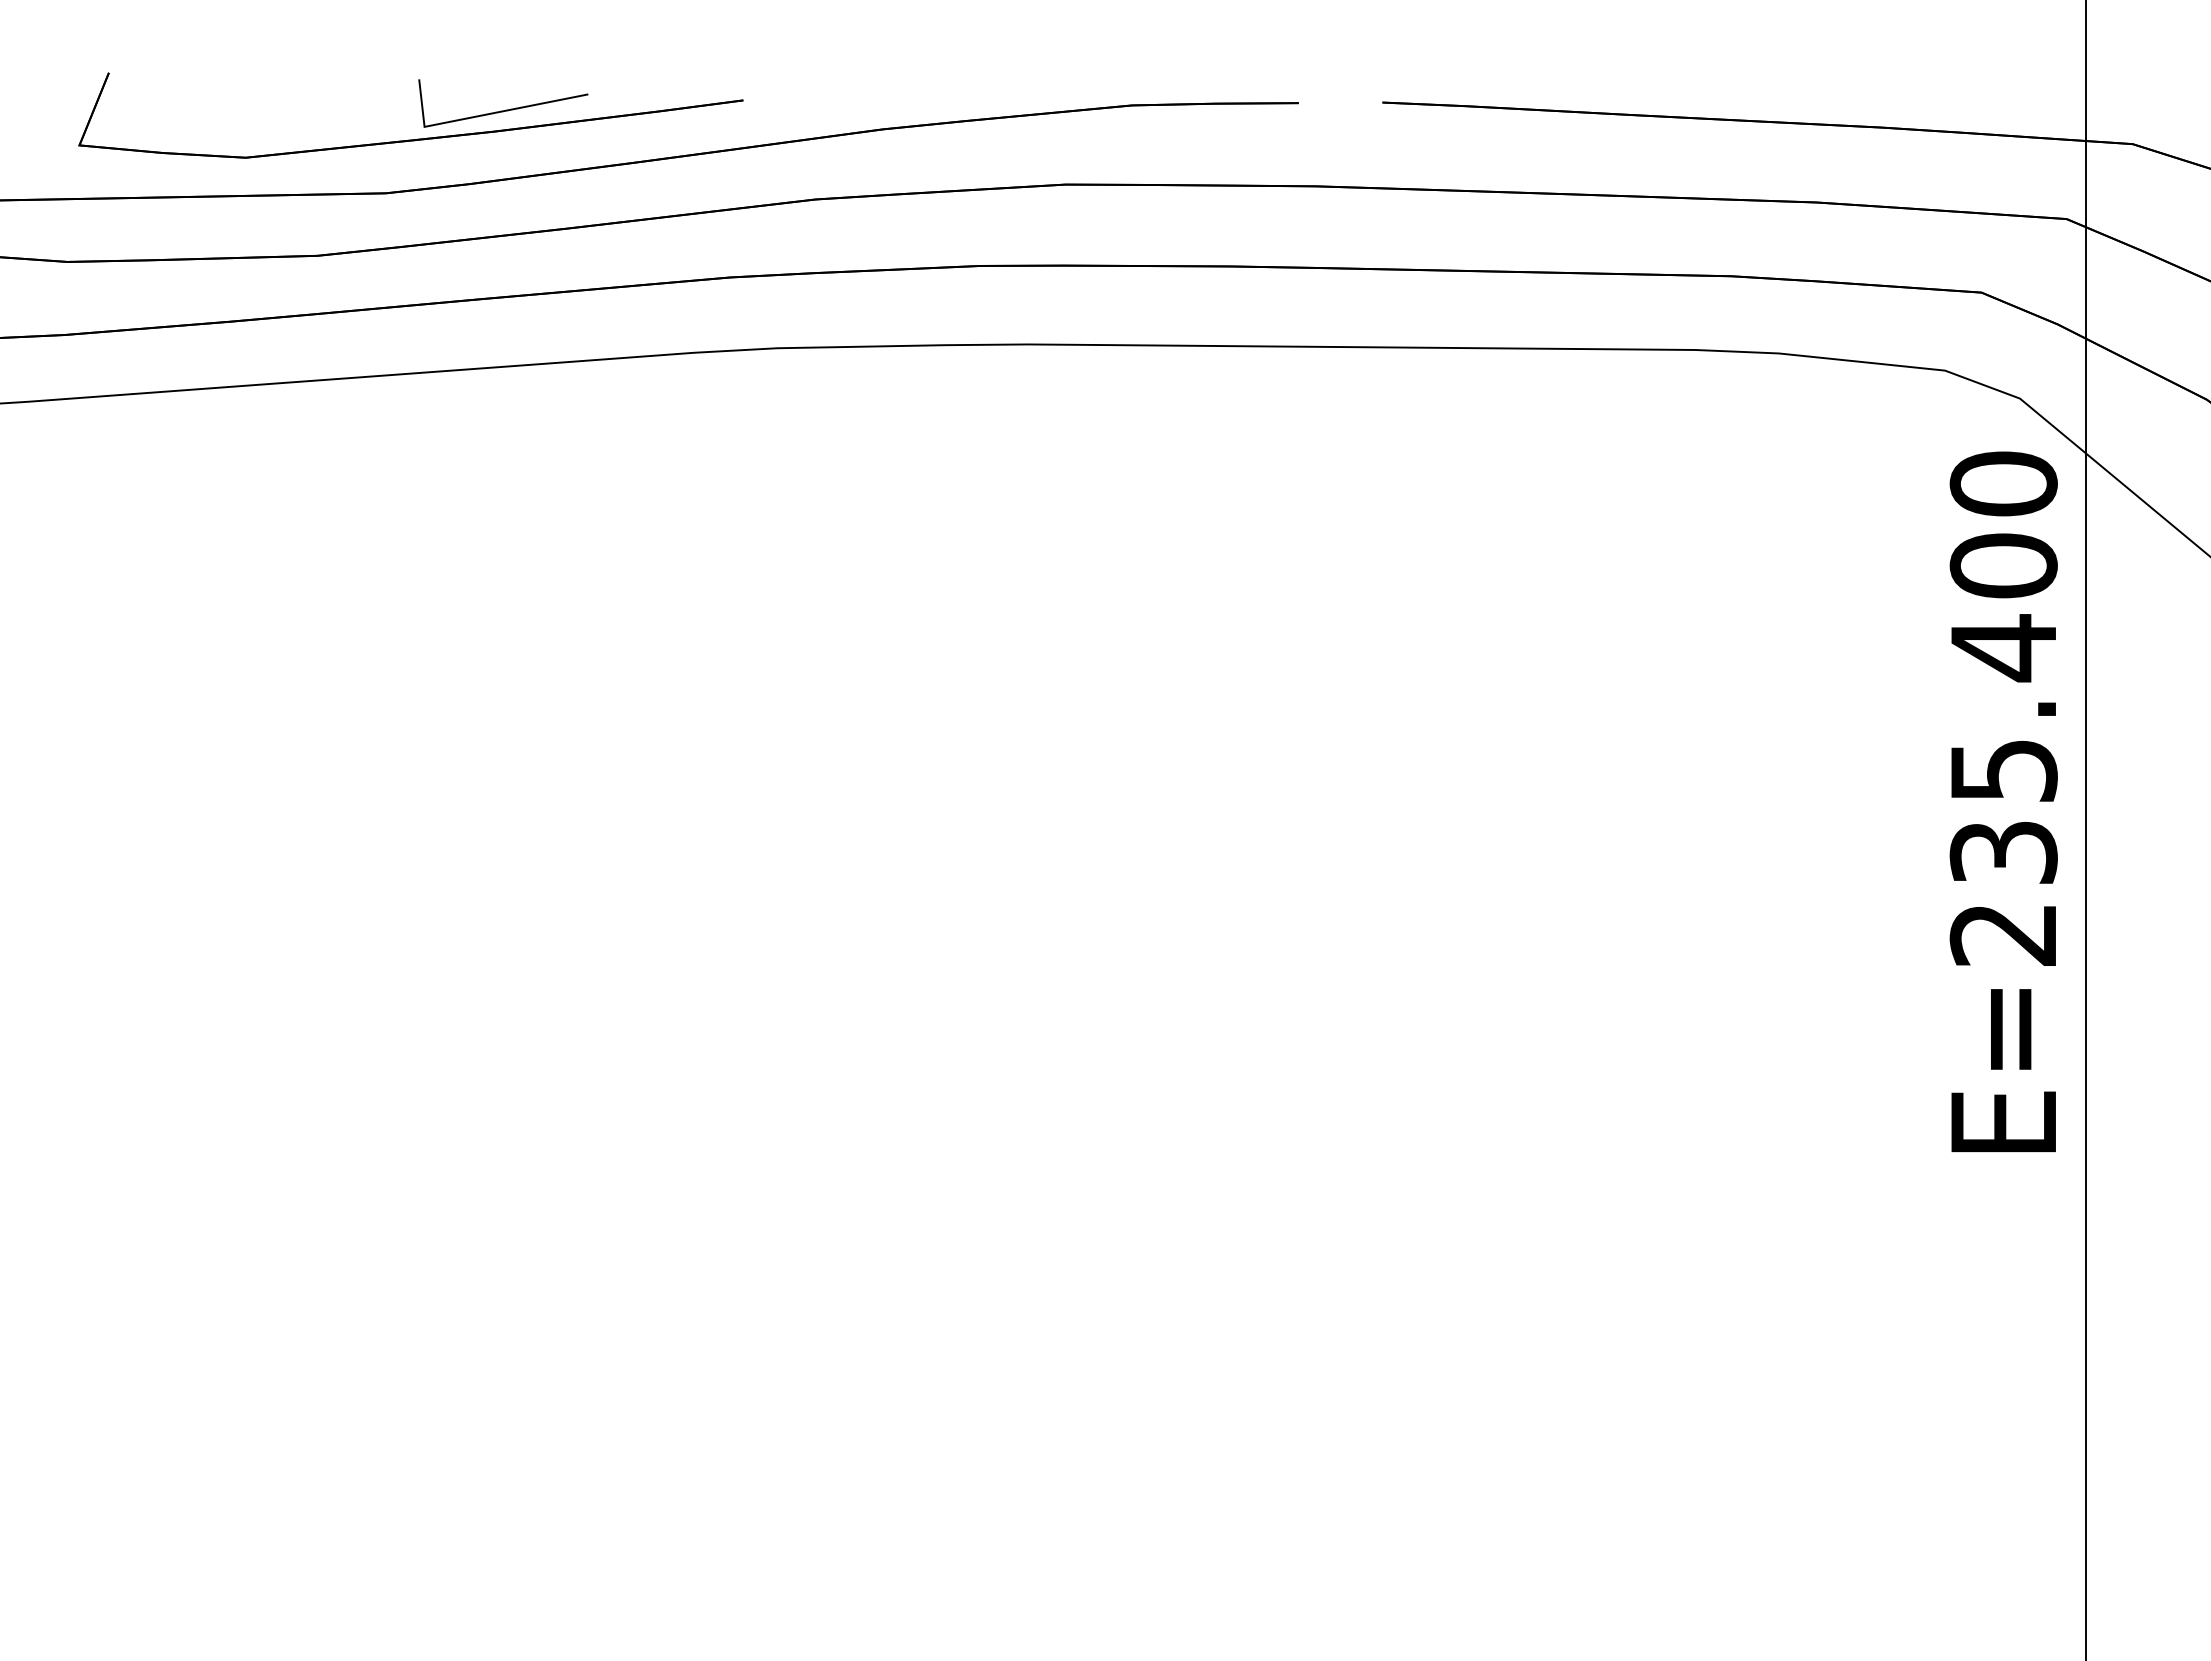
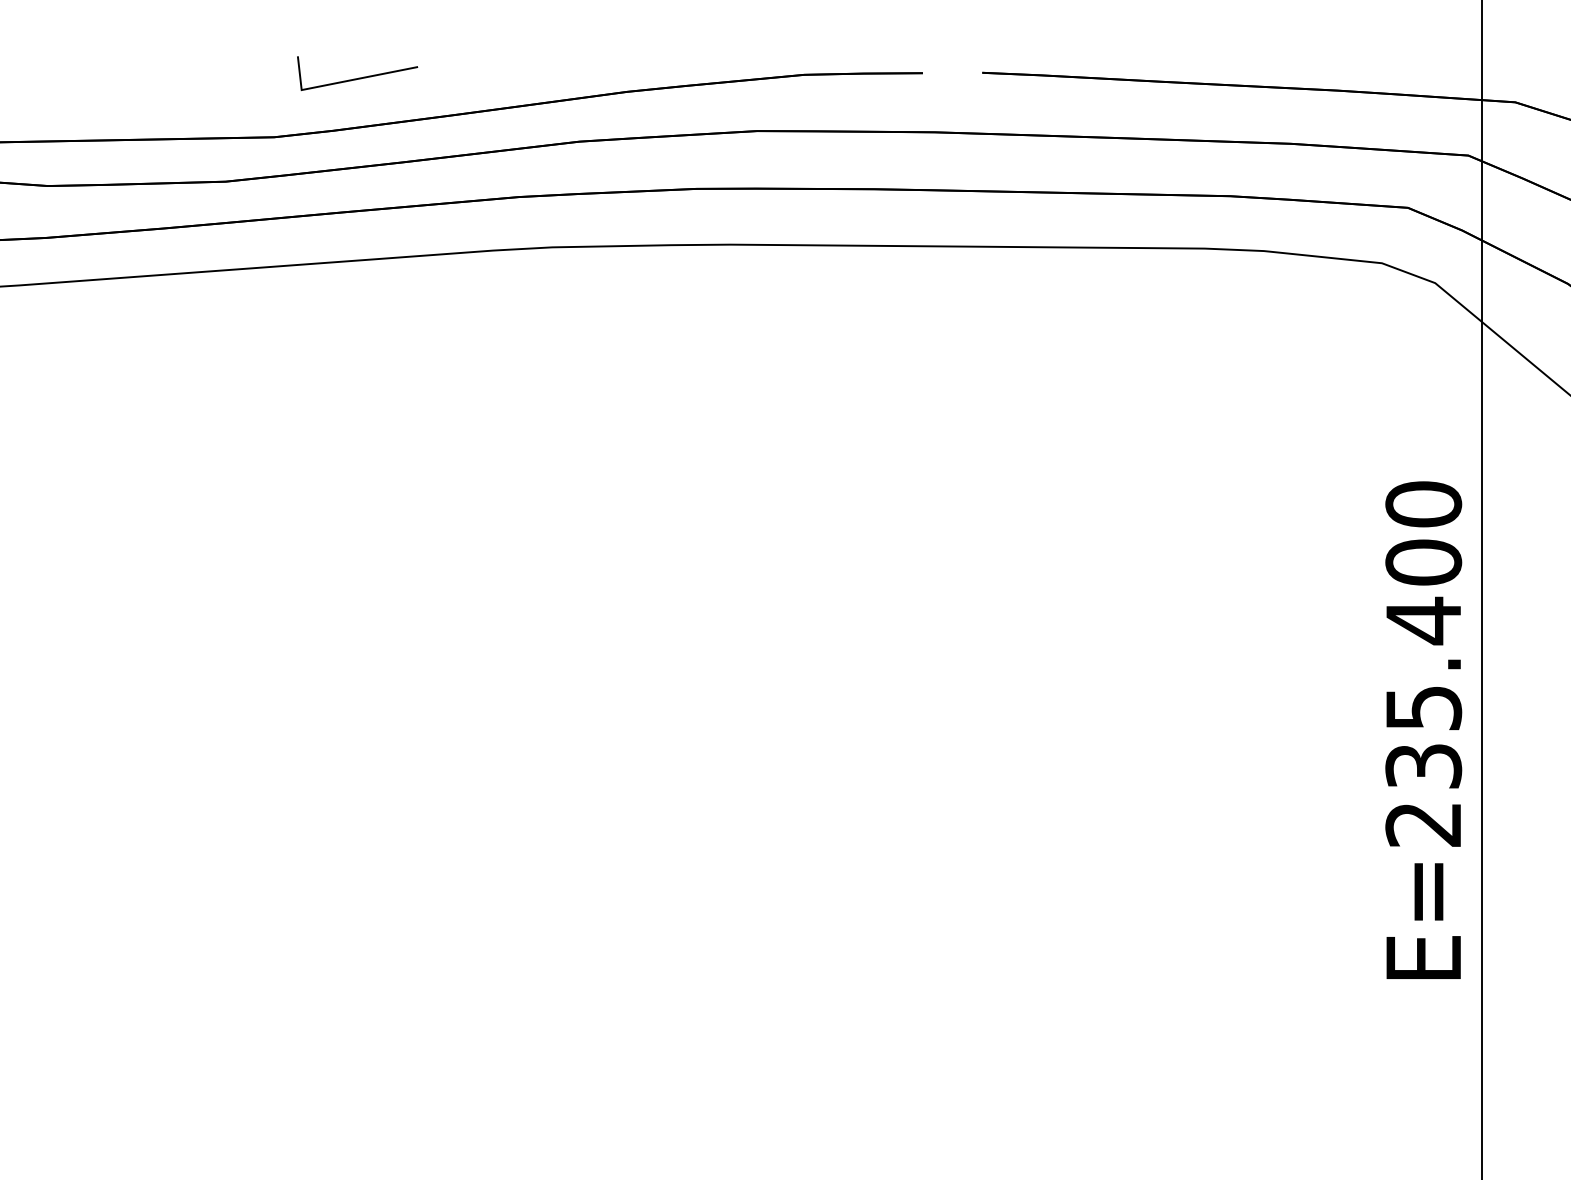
part: (410, 139) -> (291, 99), removed
text: (2003, 801) -> (1423, 729), moved

